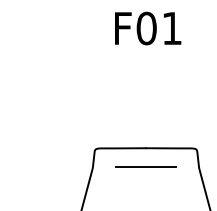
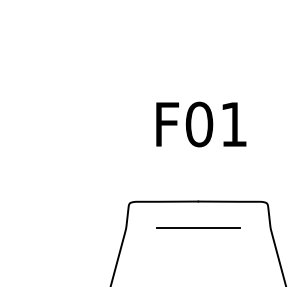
text: (148, 28) -> (201, 124), moved

